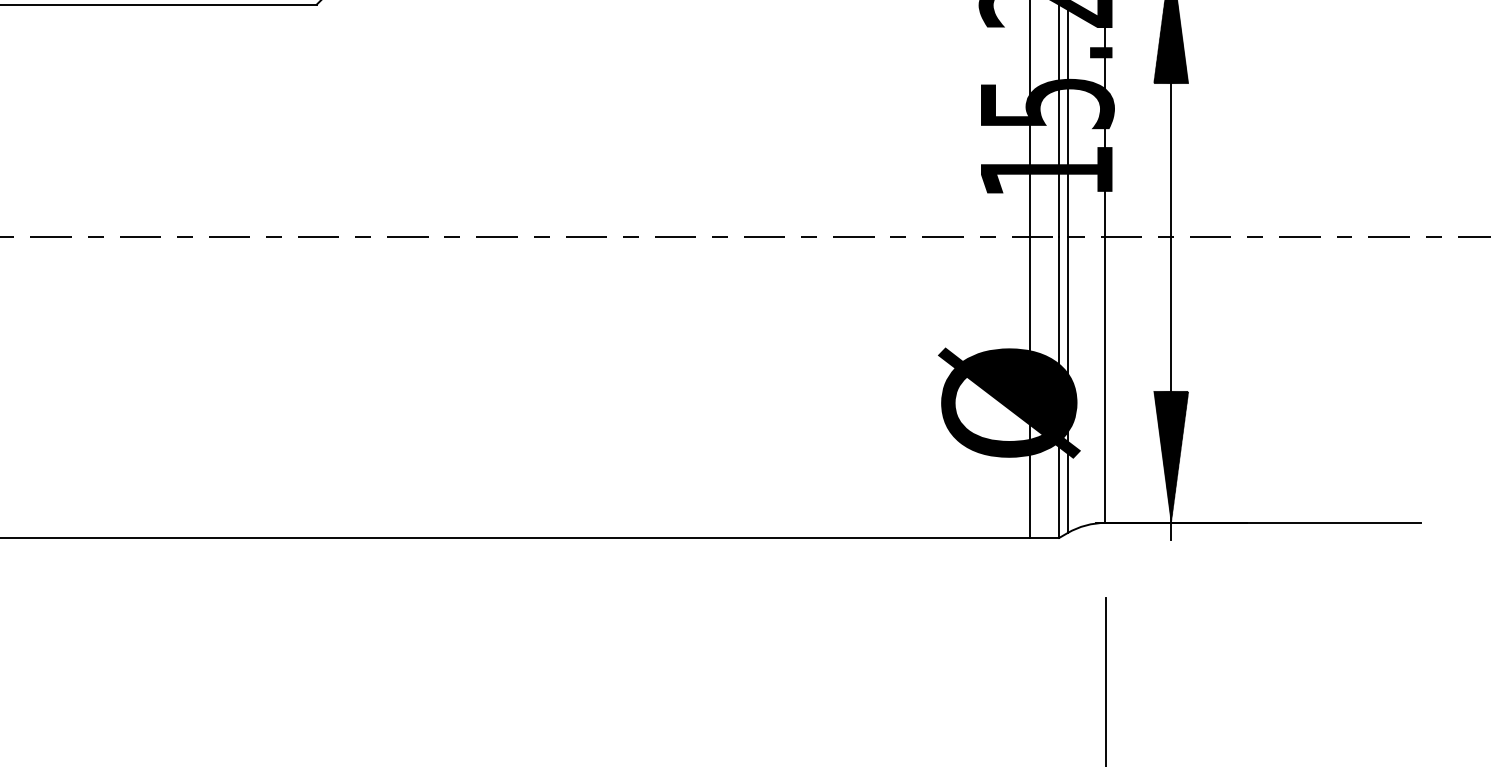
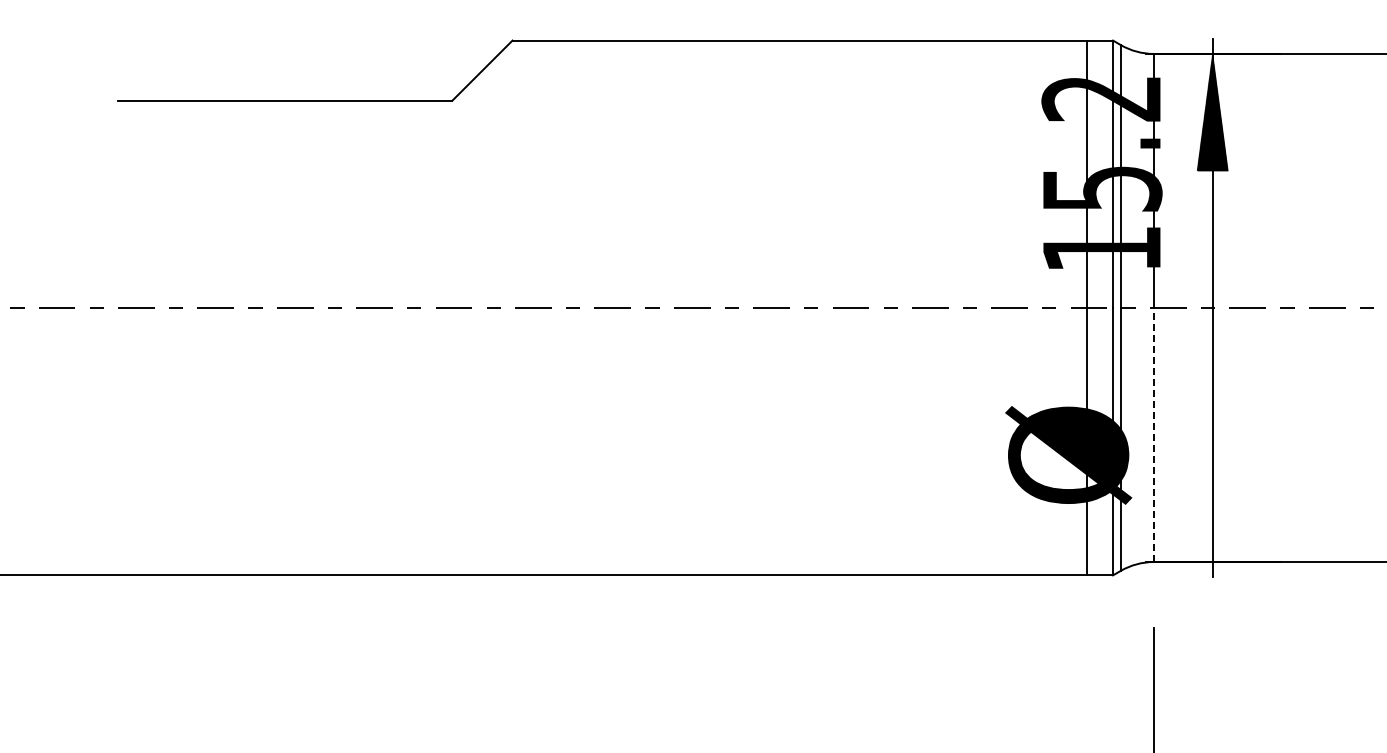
line: (1105, 379) -> (1154, 434), solid -> dashed
hatch: (1170, 457) -> (1212, 503), removed

